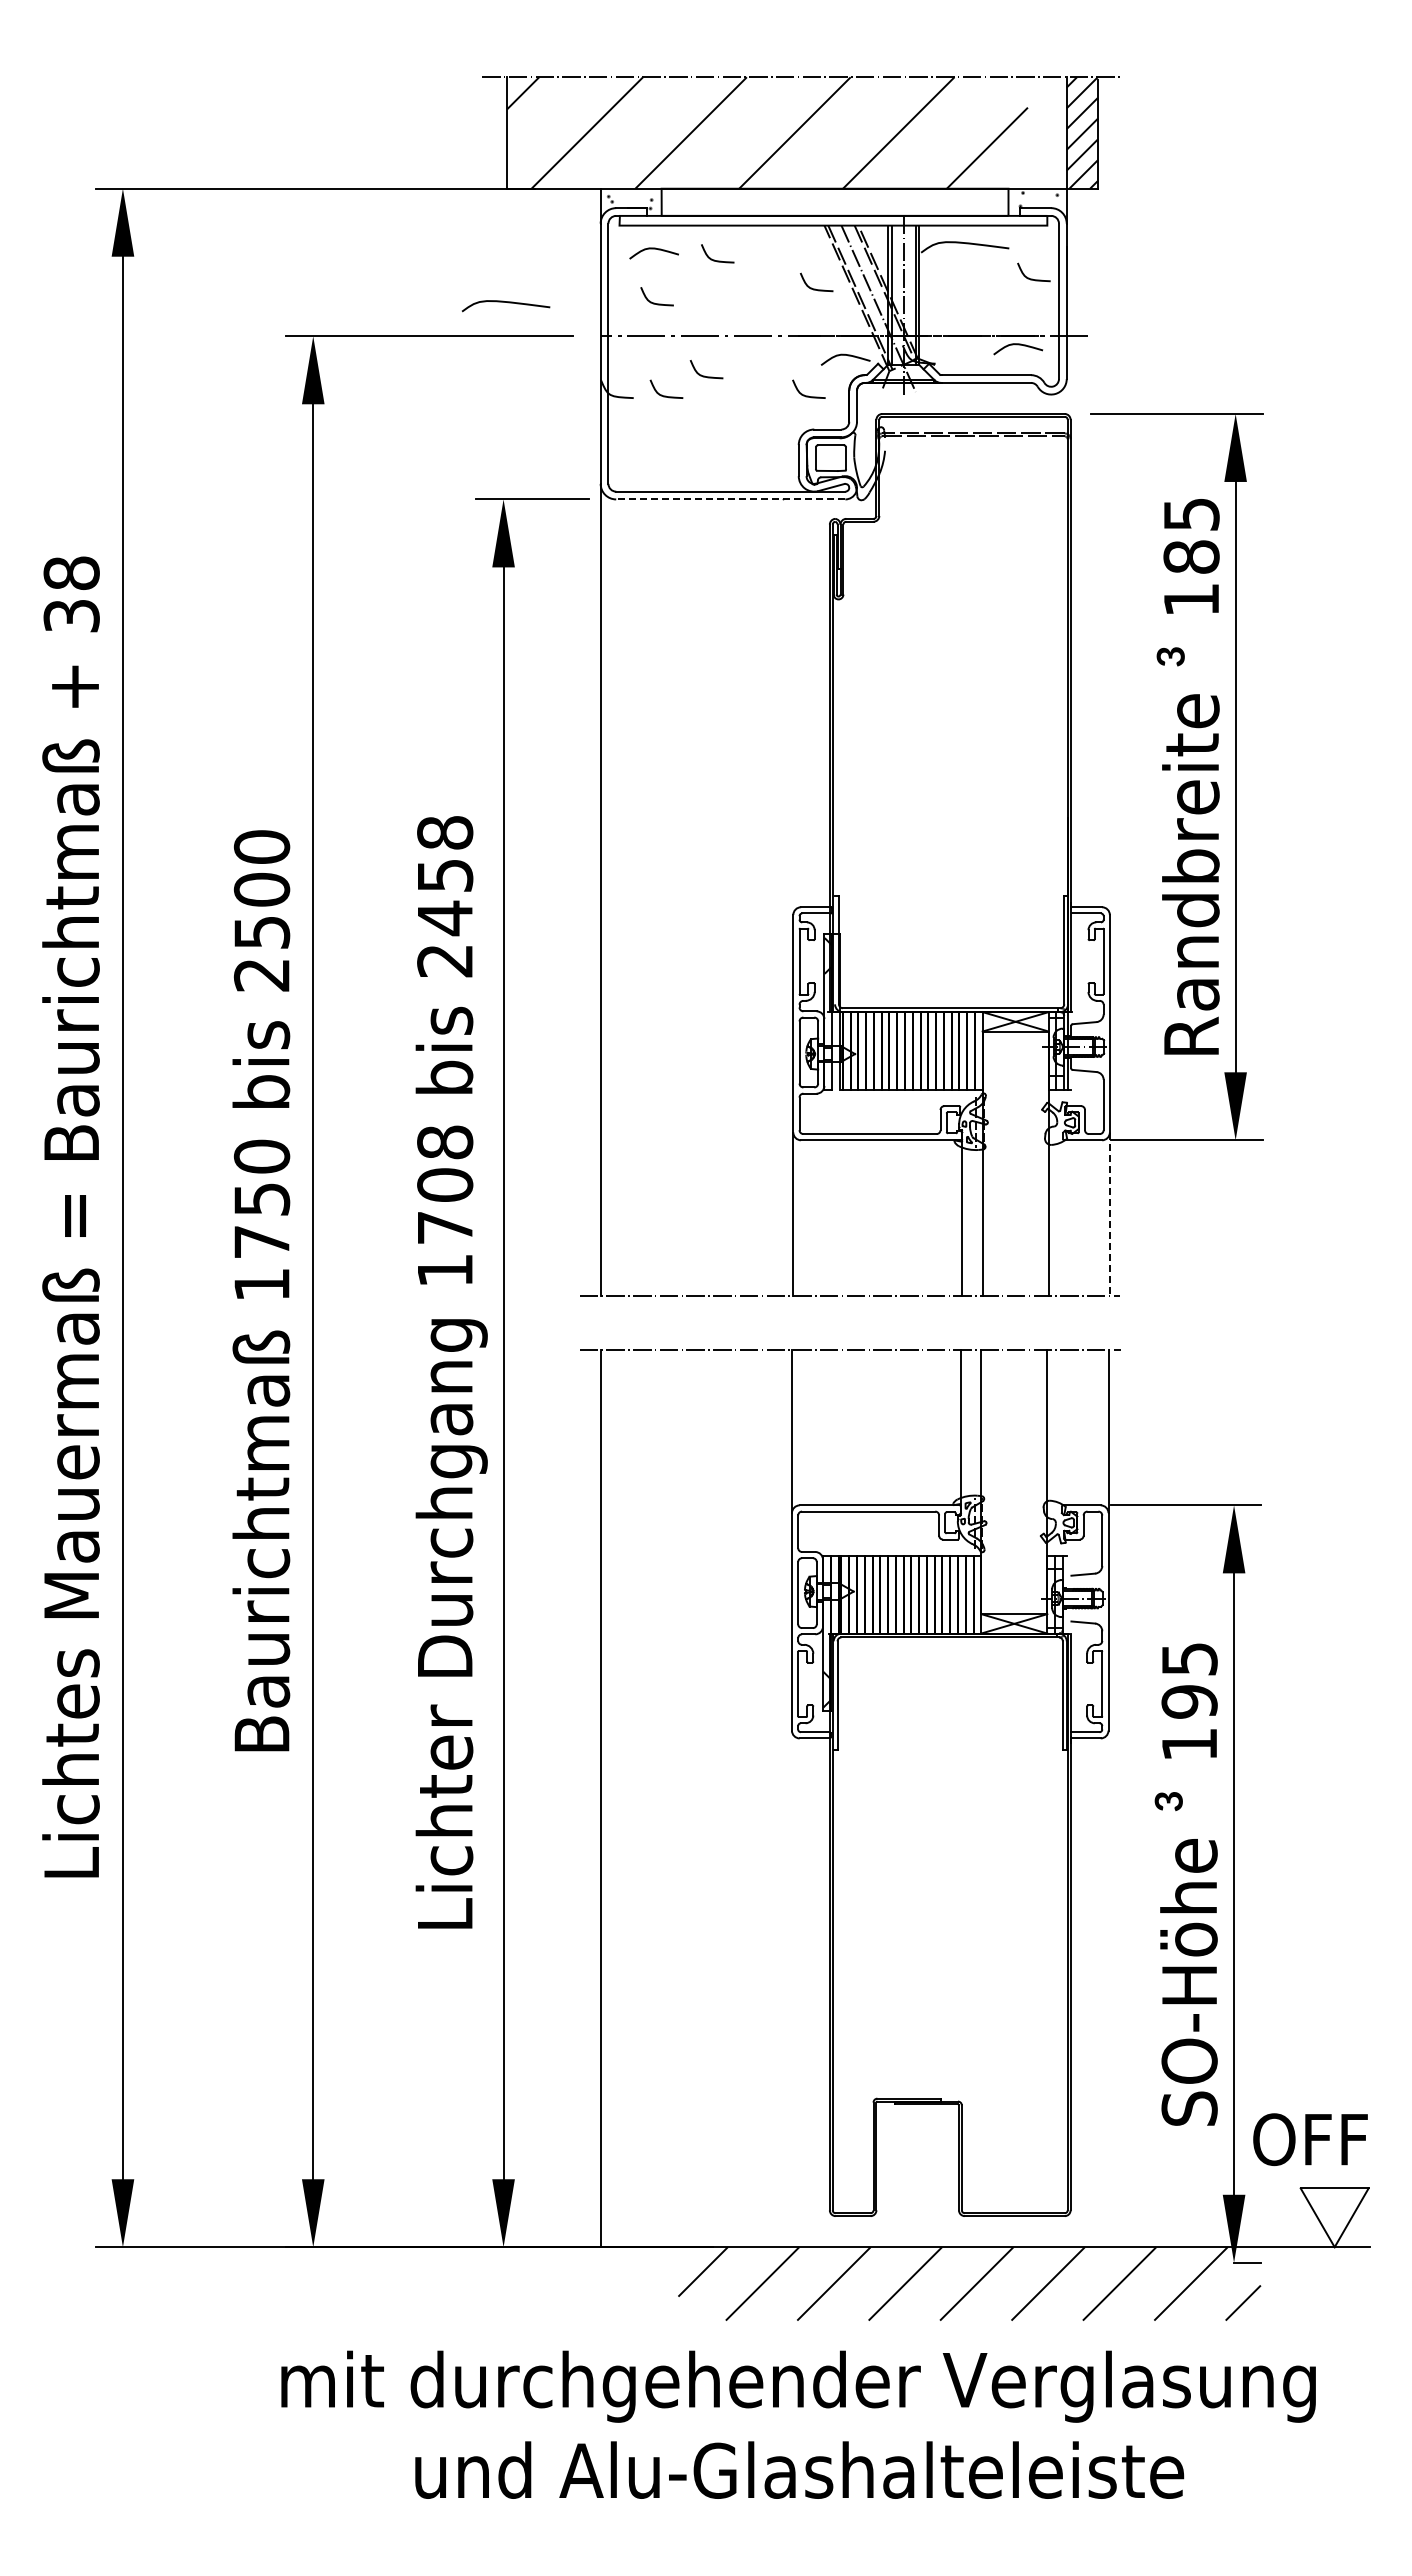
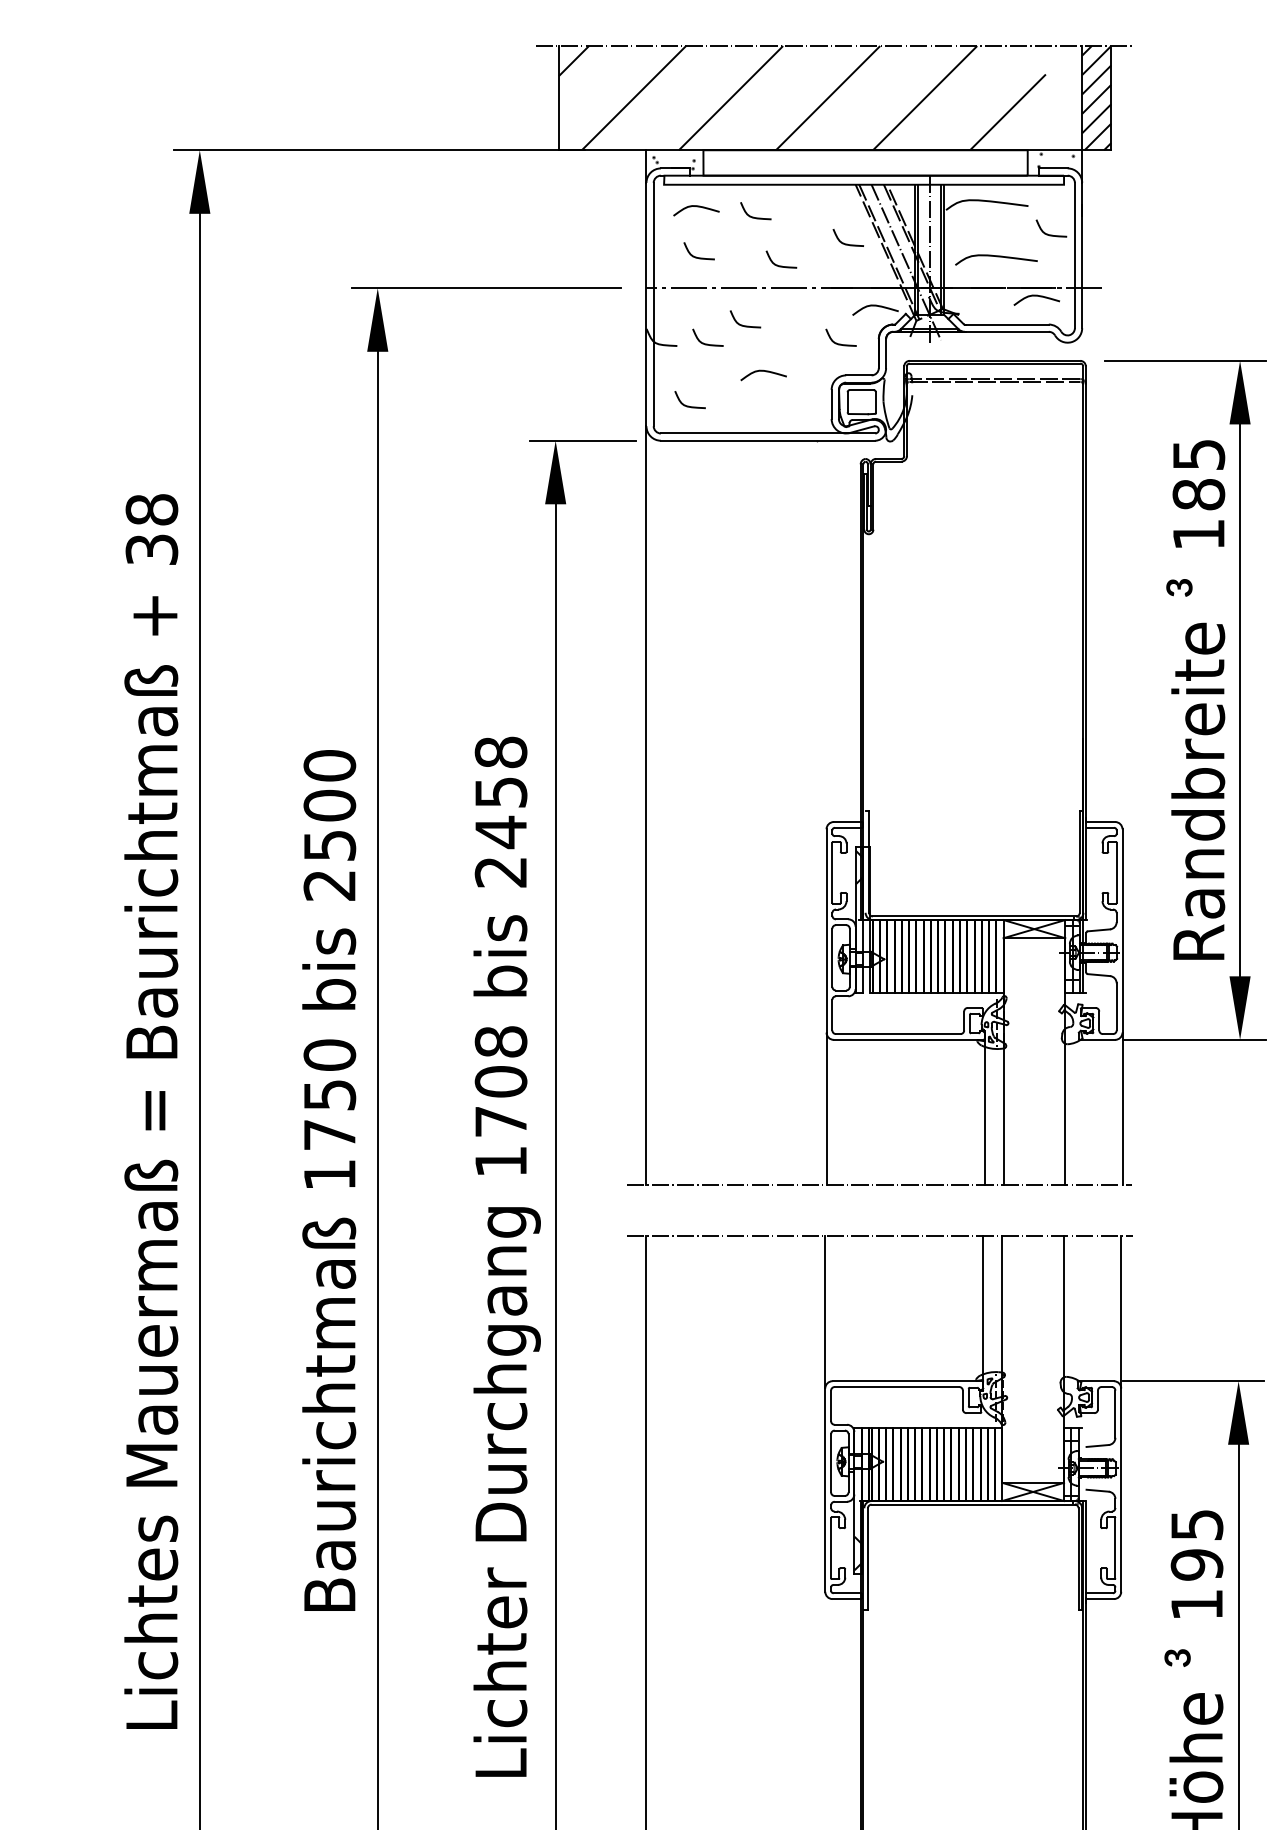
curve: (508, 303) -> (998, 257), moved
curve: (742, 311) -> (779, 265), added
curve: (725, 425) -> (763, 371), added
curve: (644, 461) -> (687, 405), added
line: (730, 499) -> (767, 440), dashed -> solid
line: (1109, 1214) -> (1122, 1109), dashed -> solid

